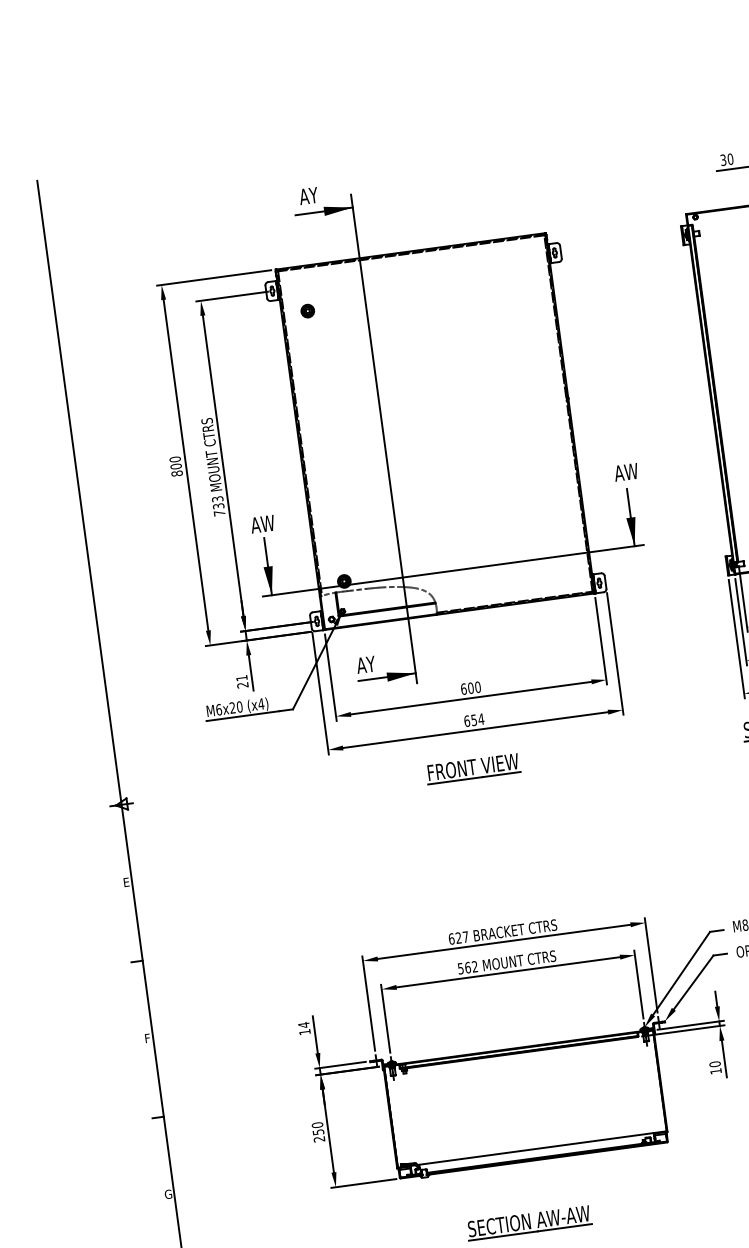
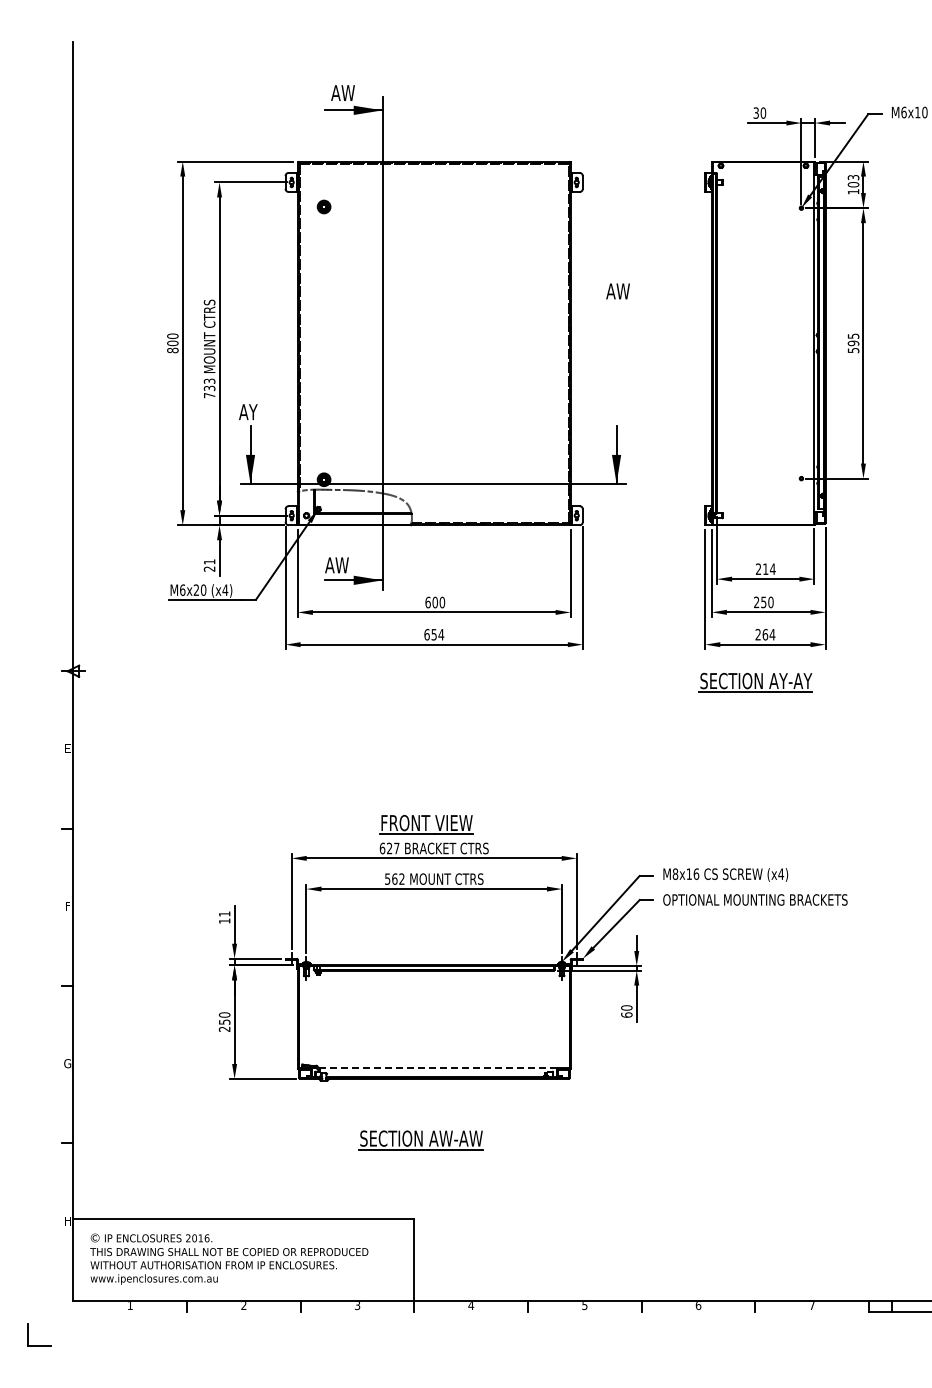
text: (315, 194) -> (347, 92), AY -> AW
text: (625, 472) -> (617, 291), moved
text: (267, 523) -> (255, 412), AW -> AY
text: (373, 664) -> (341, 565), AY -> AW
part: (472, 768) -> (426, 824), moved
text: (303, 1024) -> (224, 913), 14 -> 11
text: (715, 1070) -> (626, 1014), 10 -> 60
line: (536, 1148) -> (438, 1067), solid -> dashed

